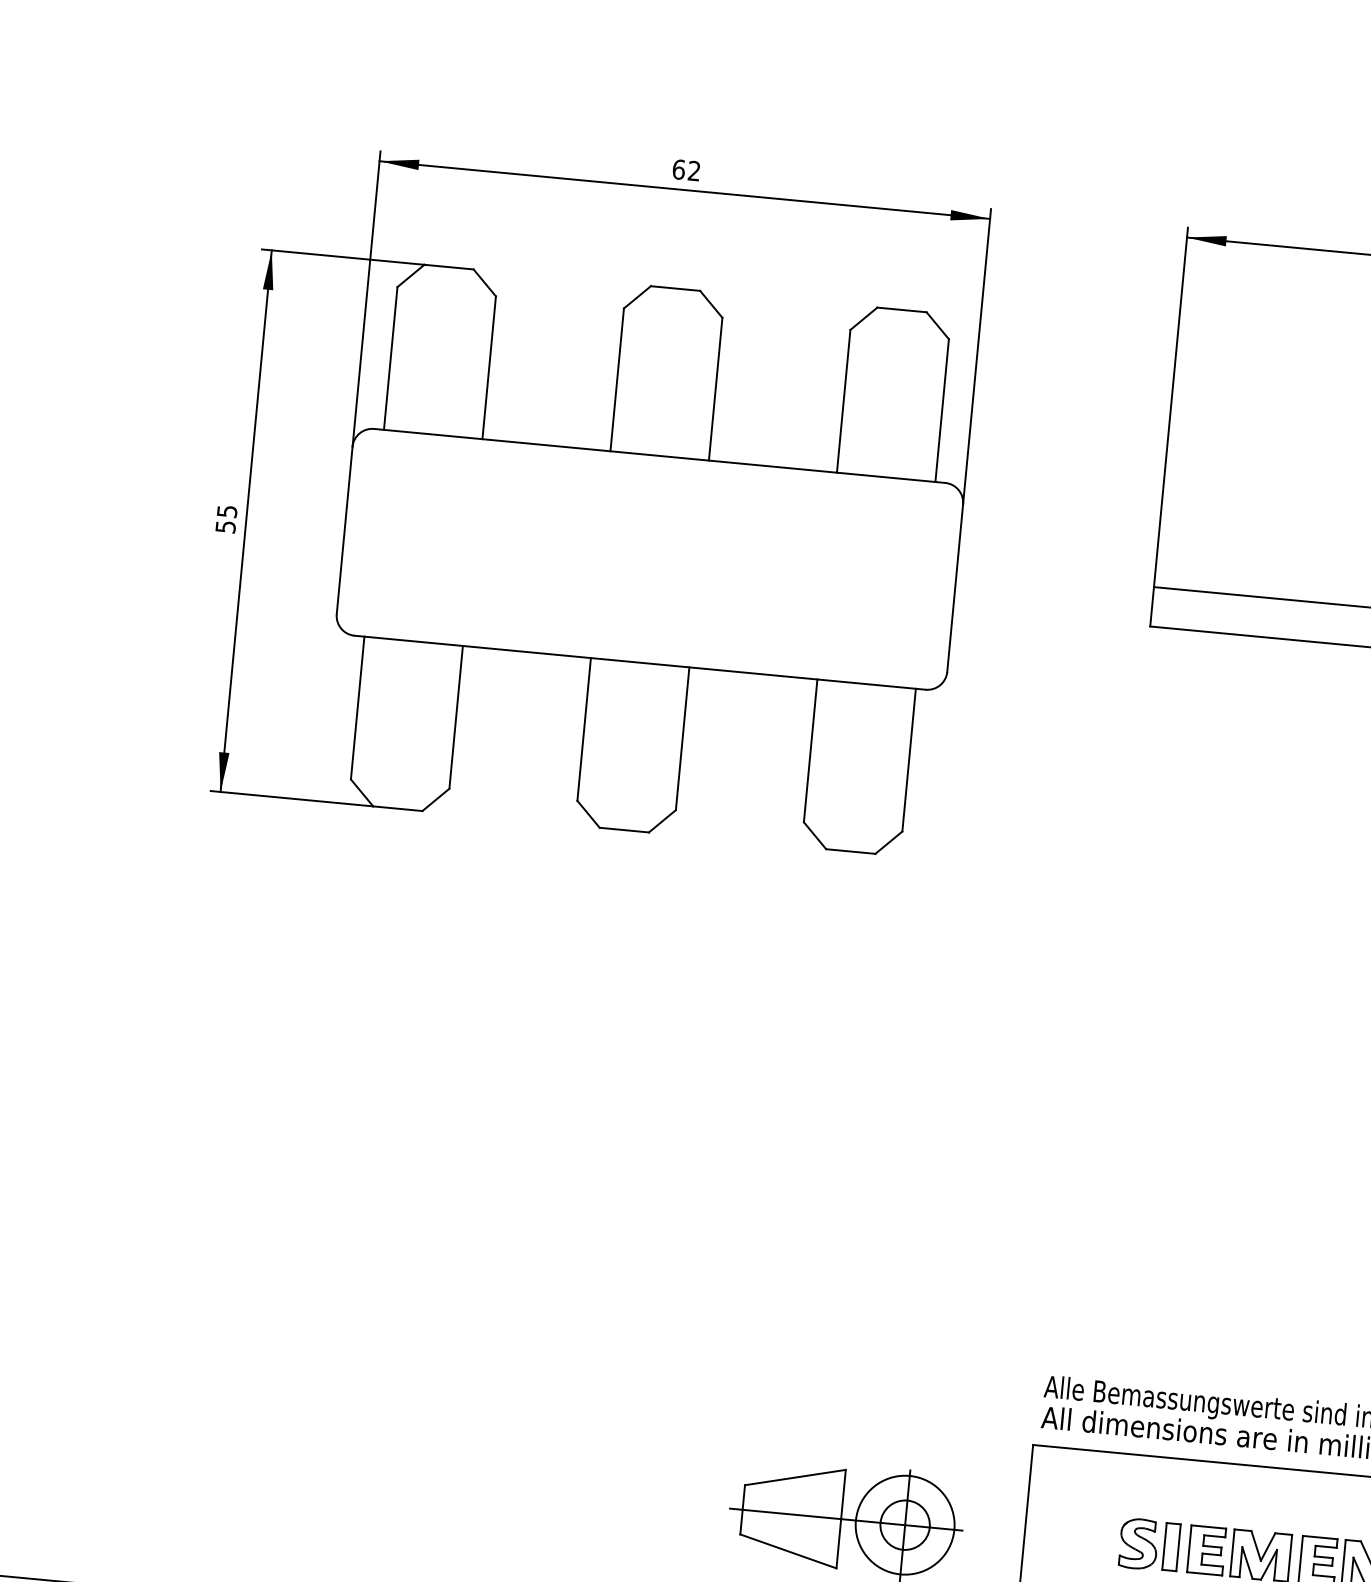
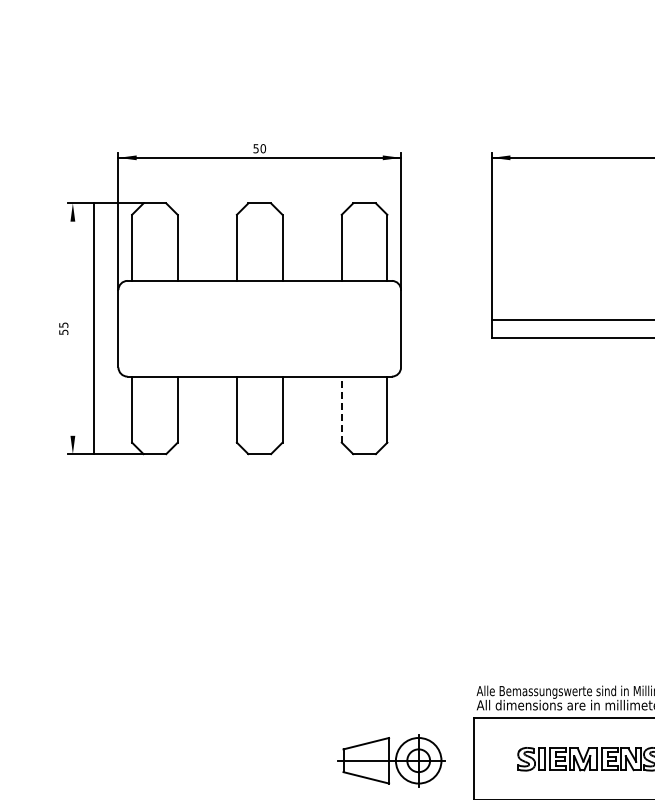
text: (686, 169) -> (259, 148), 62 -> 50
line: (245, 520) -> (93, 328), moved
line: (810, 750) -> (341, 409), solid -> dashed

